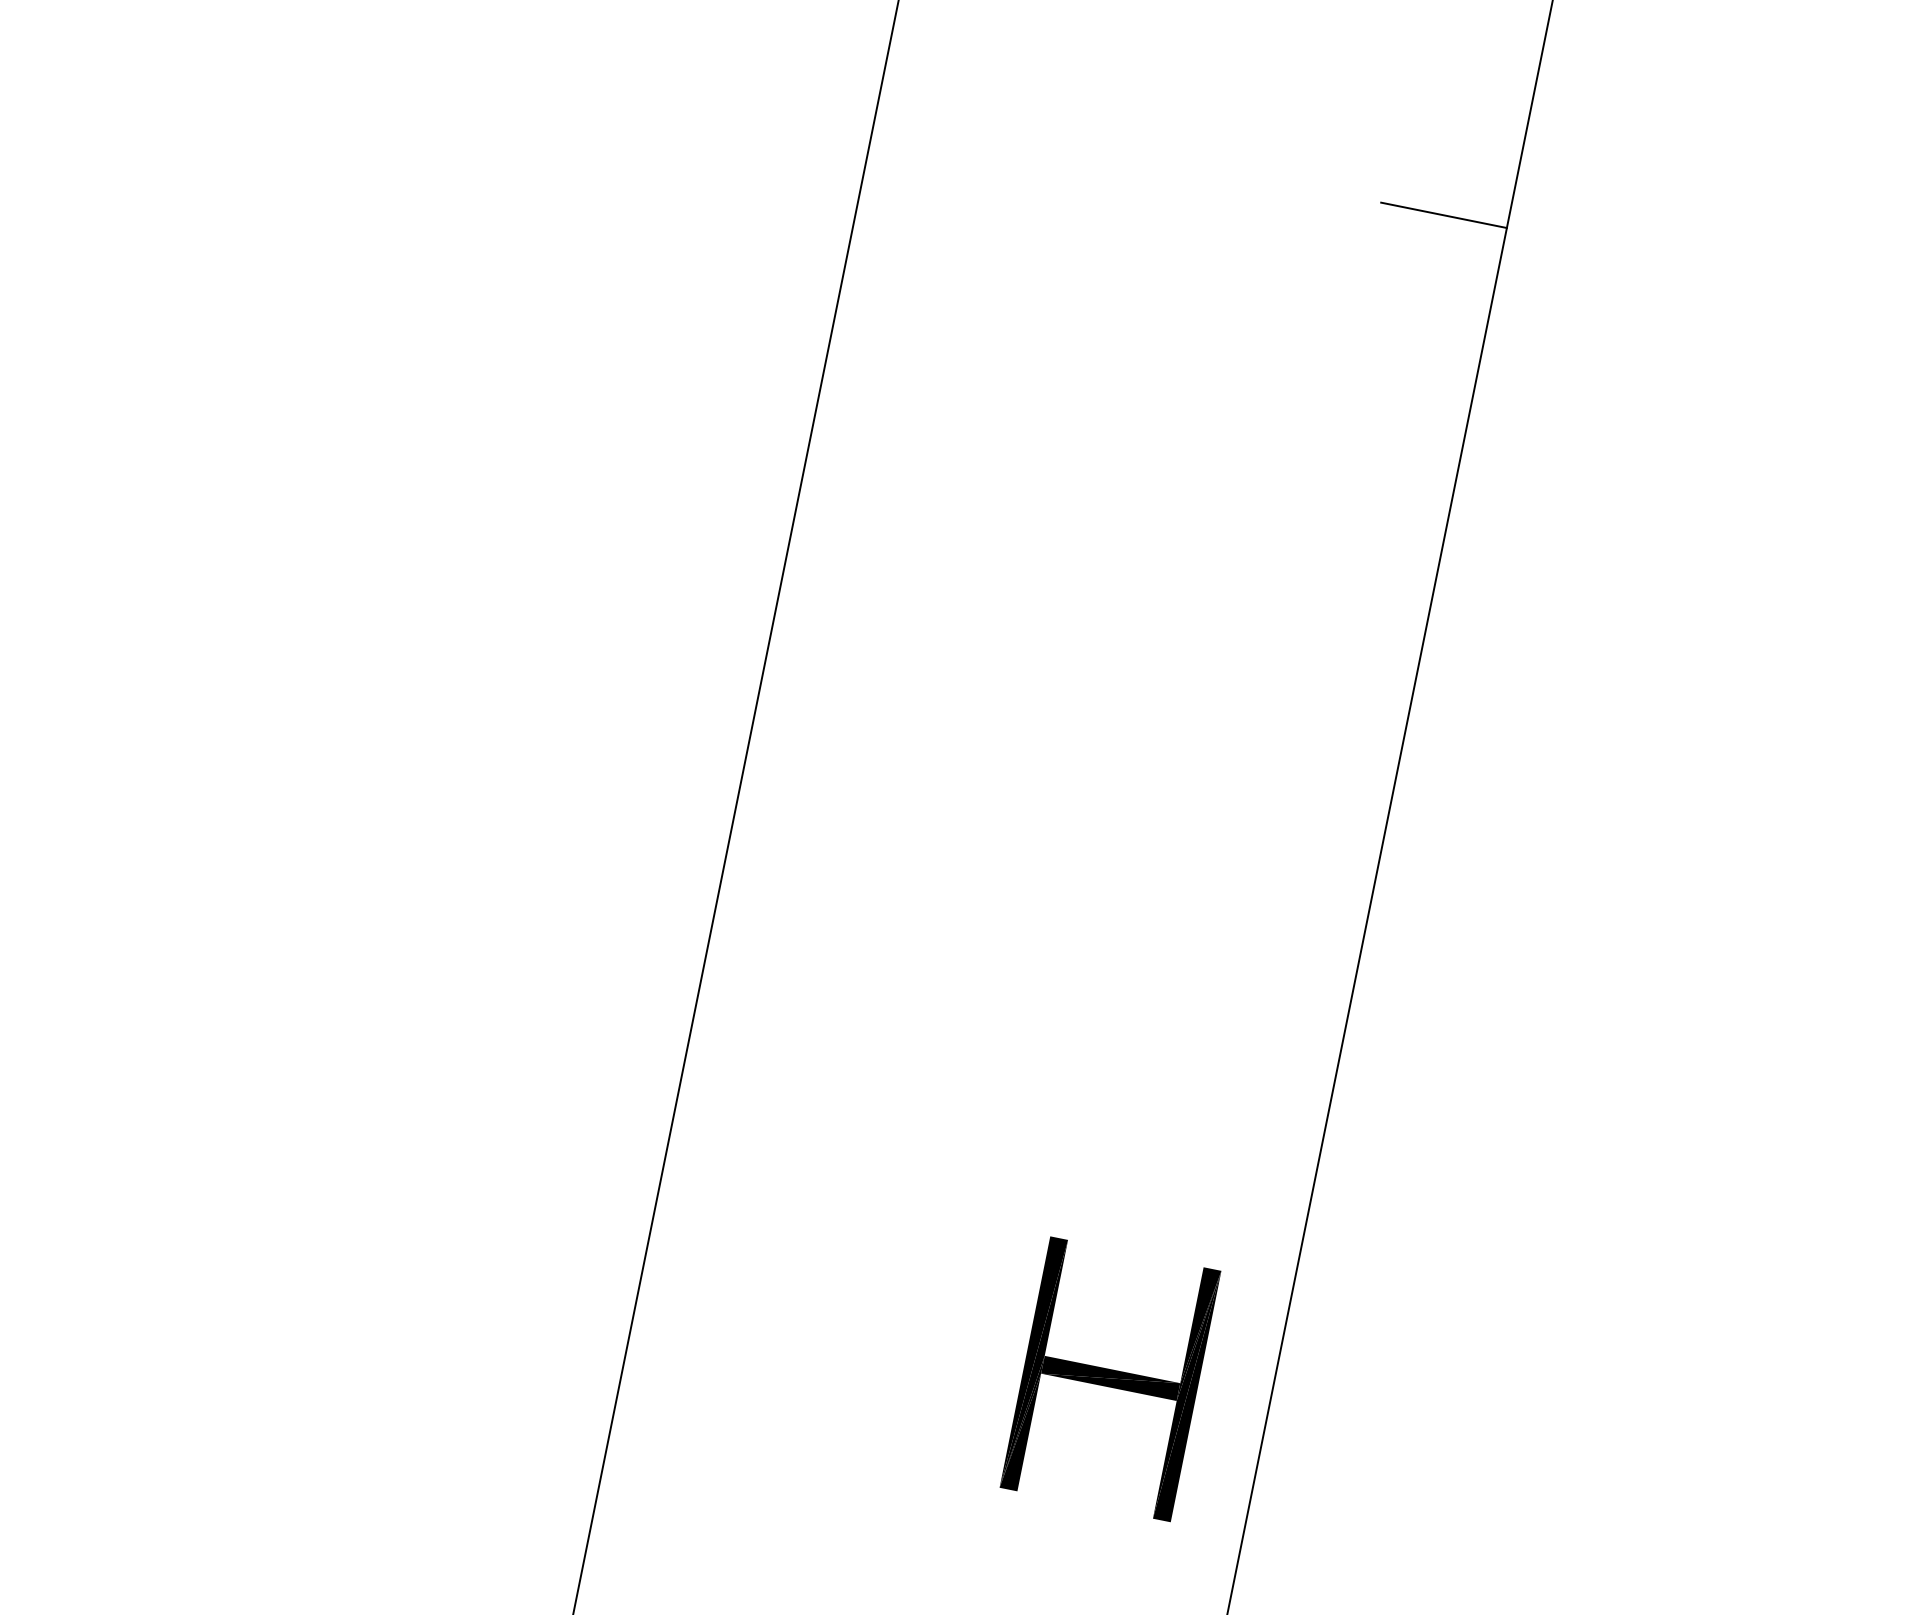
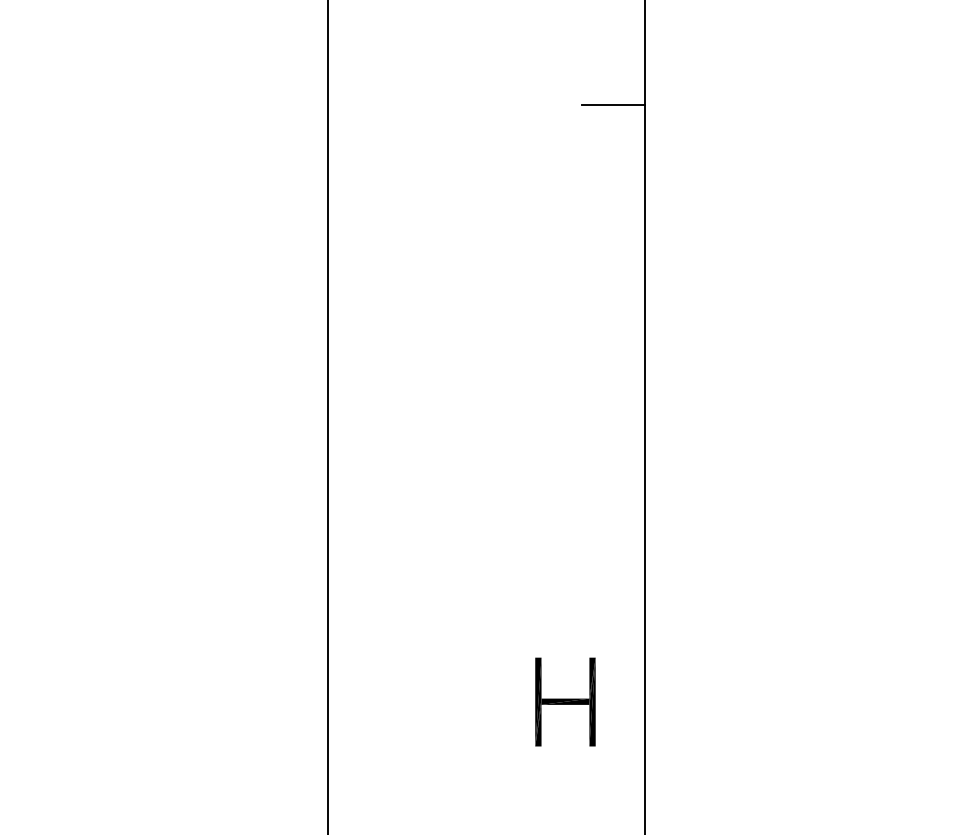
part: (1110, 1378) -> (565, 701), size x0.7

